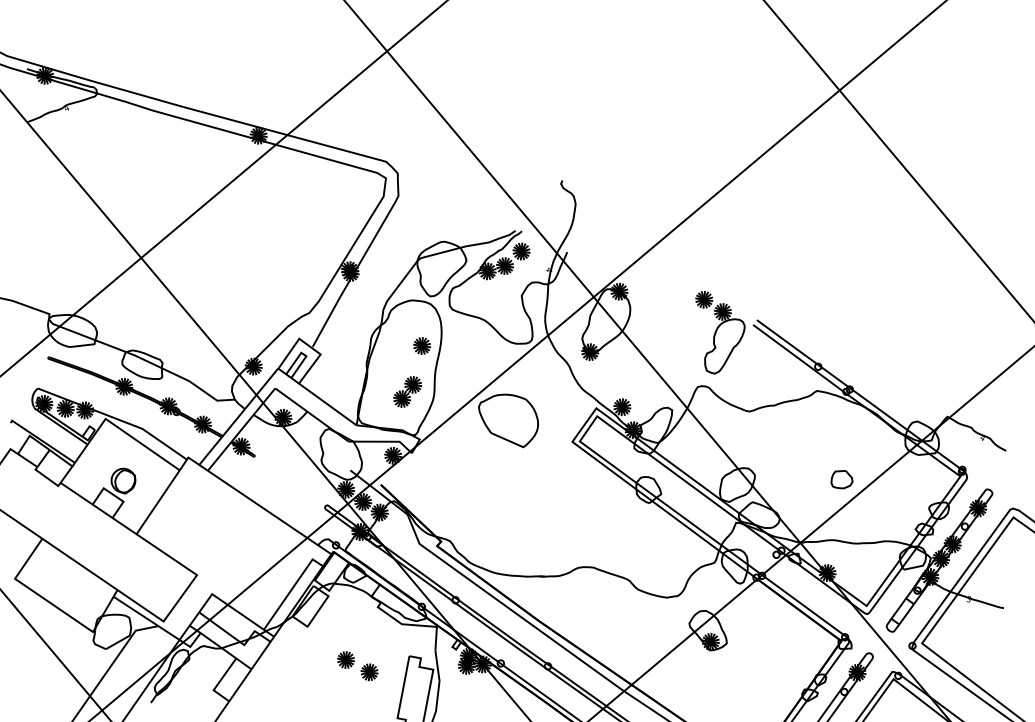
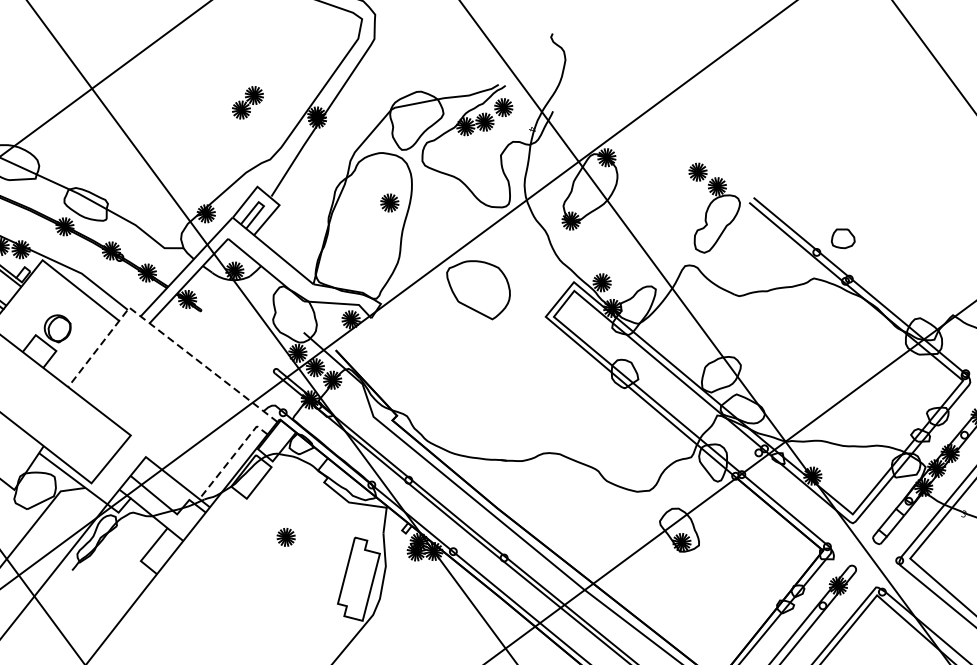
part: (407, 391) -> (247, 102), moved
line: (220, 479) -> (162, 333), solid -> dashed
part: (841, 479) -> (842, 238), moved
line: (292, 588) -> (233, 456), solid -> dashed
part: (369, 672) -> (310, 552), removed

